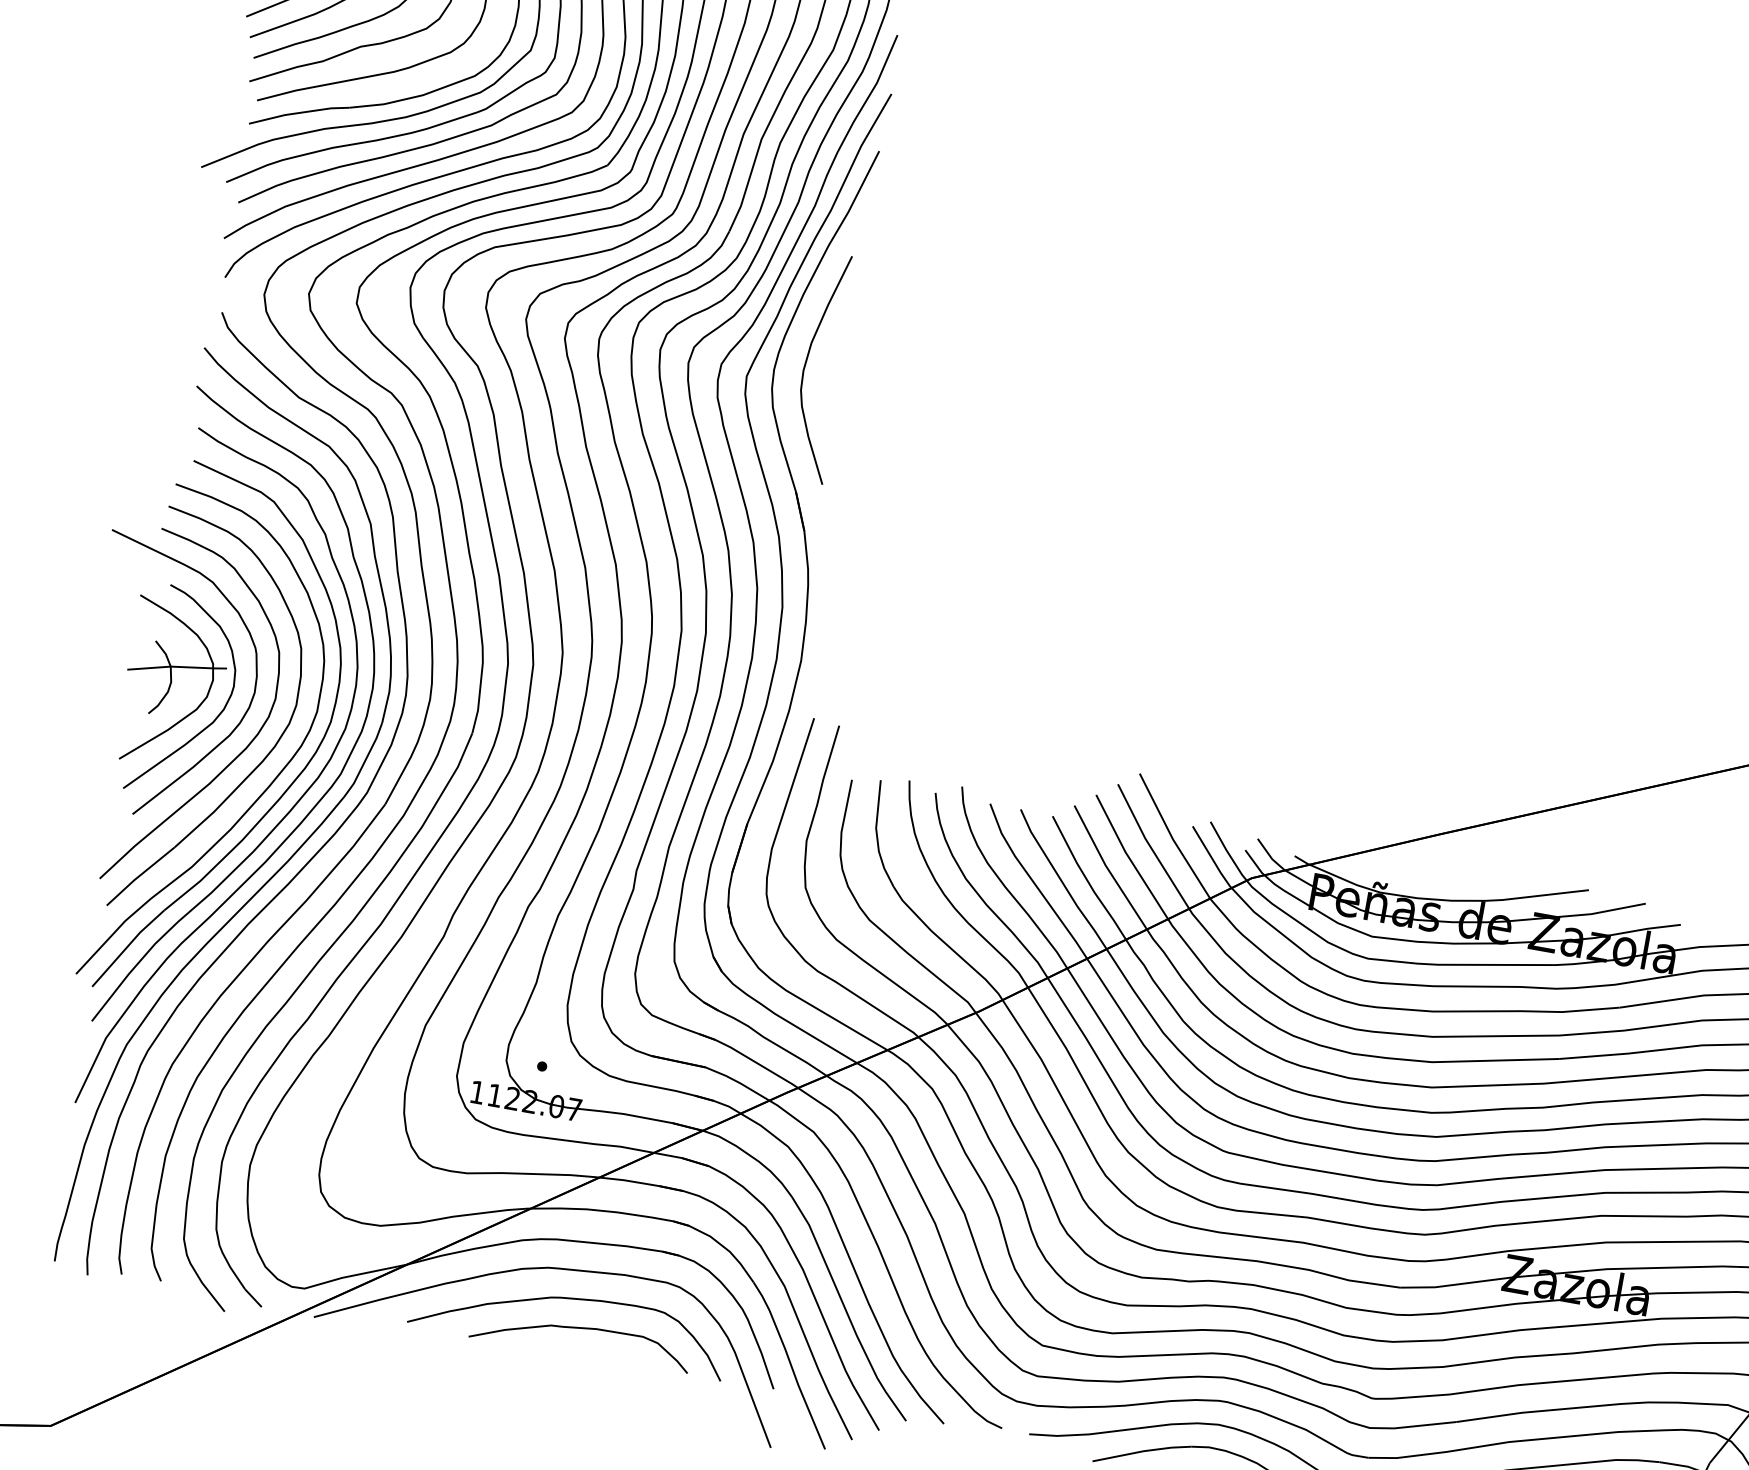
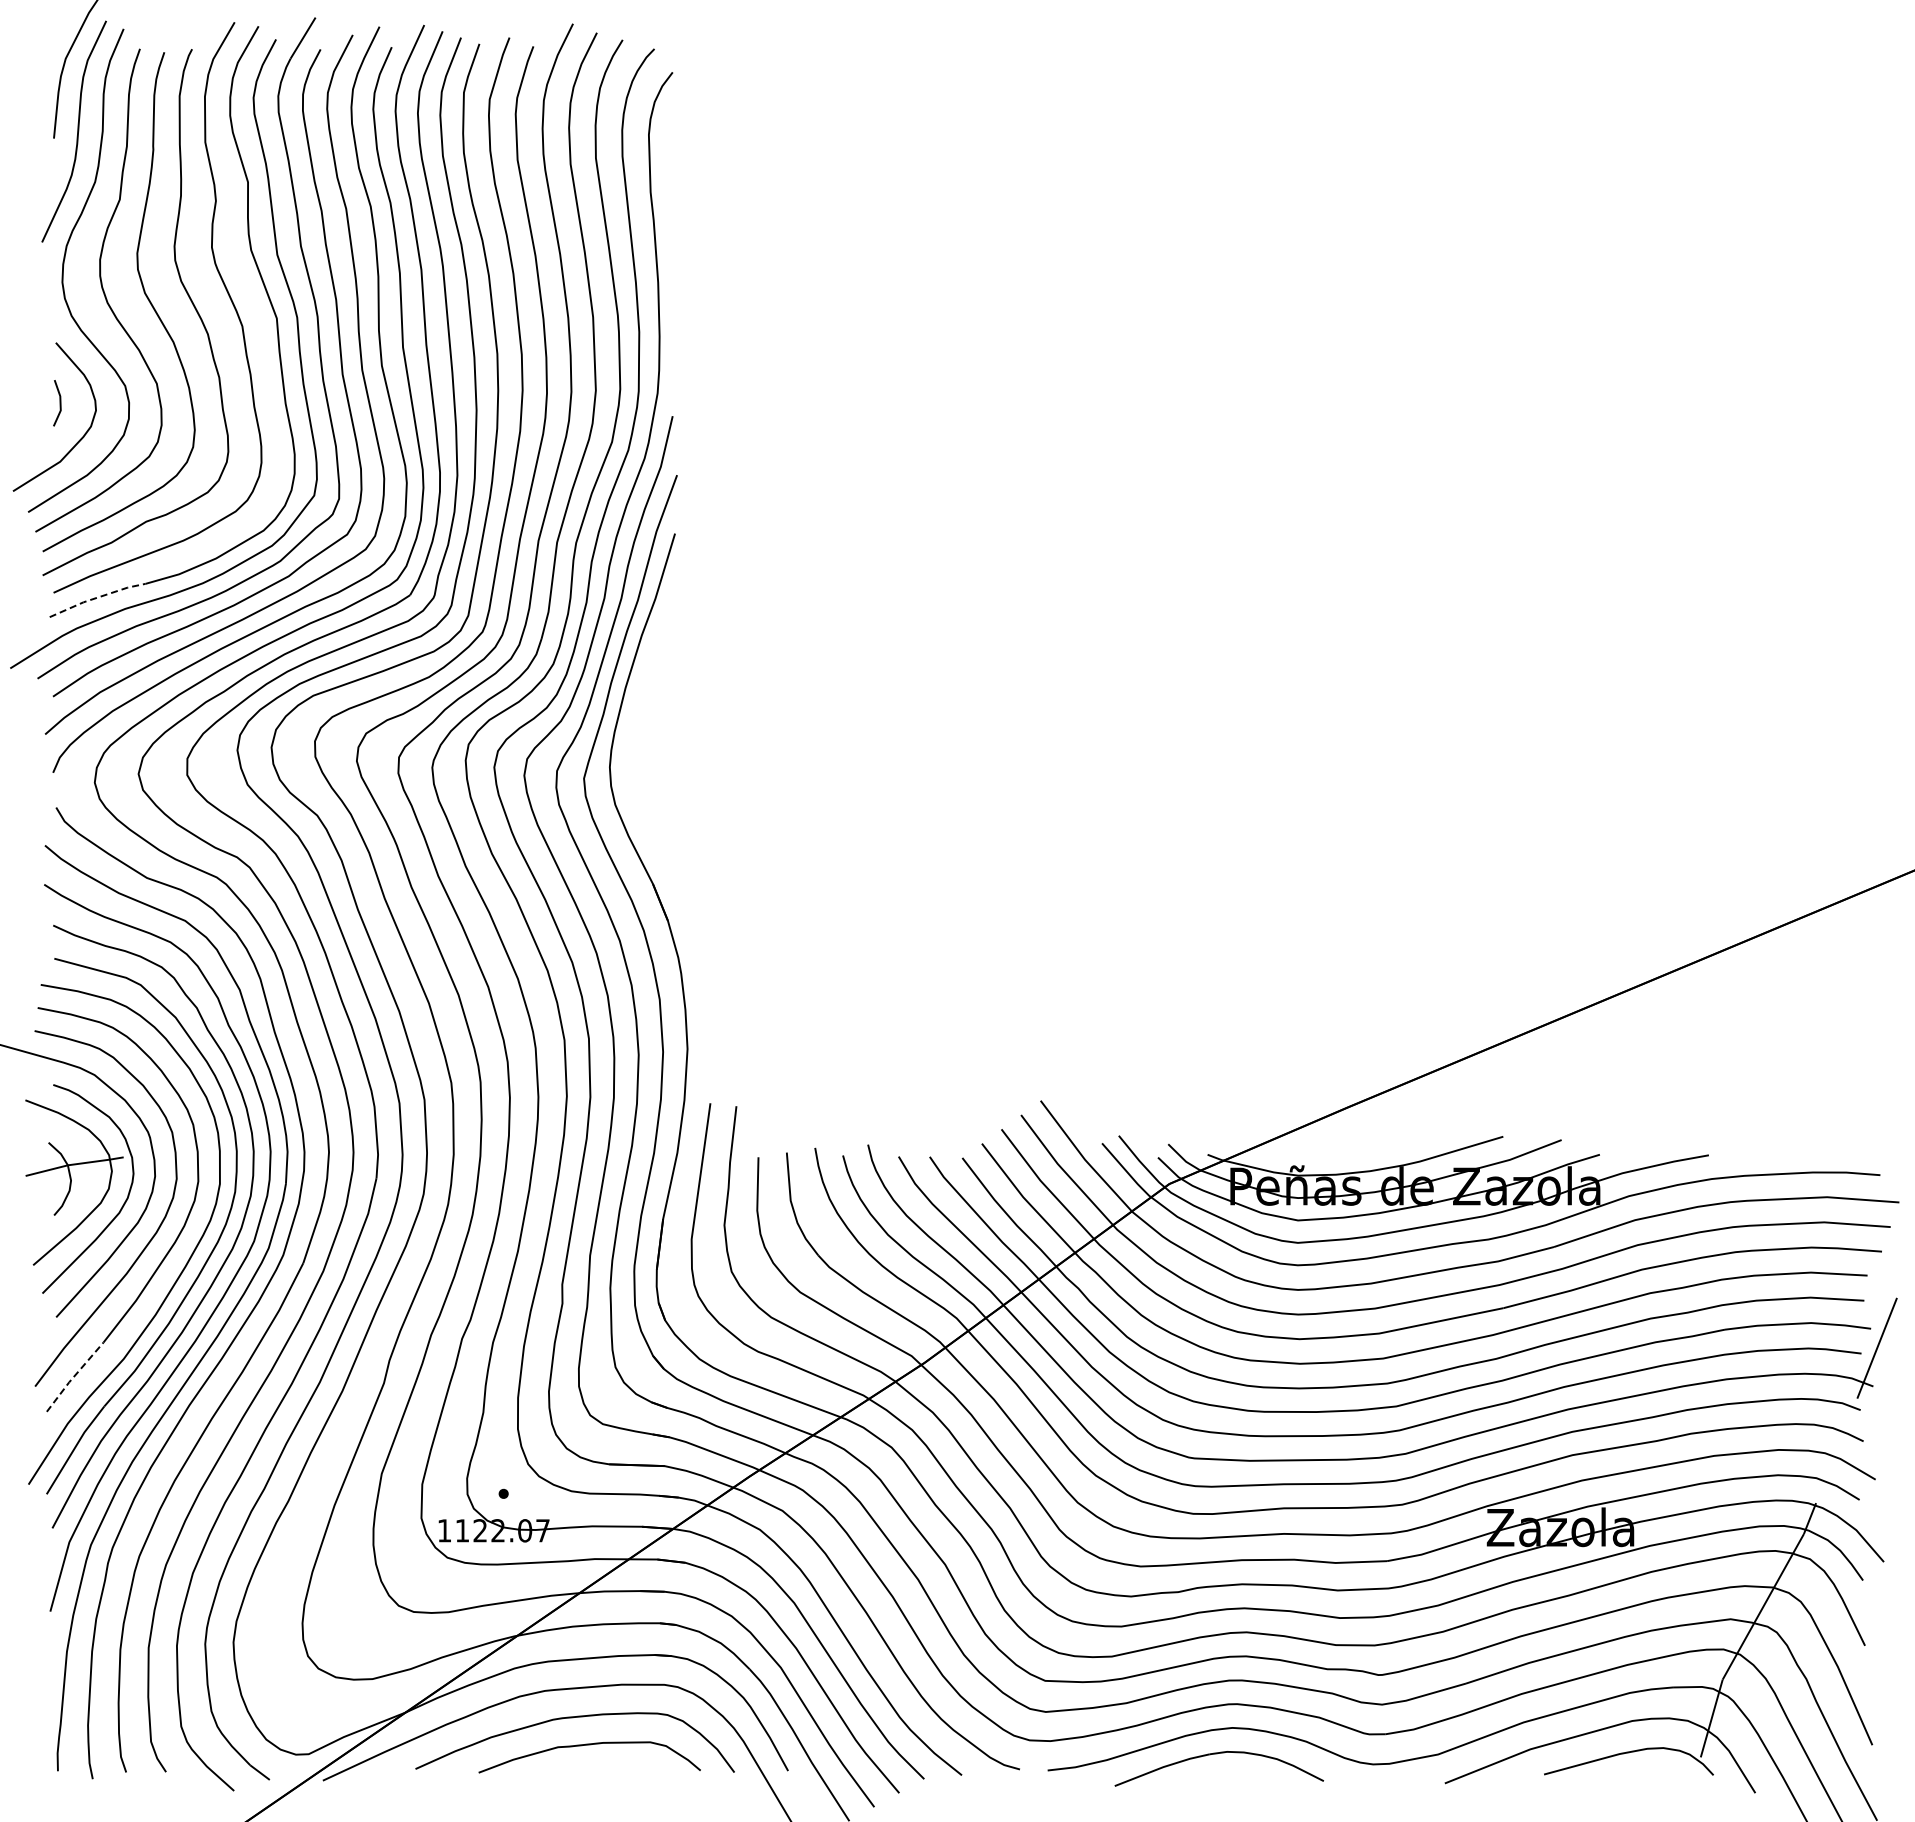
line: (299, 112) -> (97, 597), solid -> dashed
curve: (808, 359) -> (641, 751), removed
line: (139, 876) -> (73, 1377), solid -> dashed

